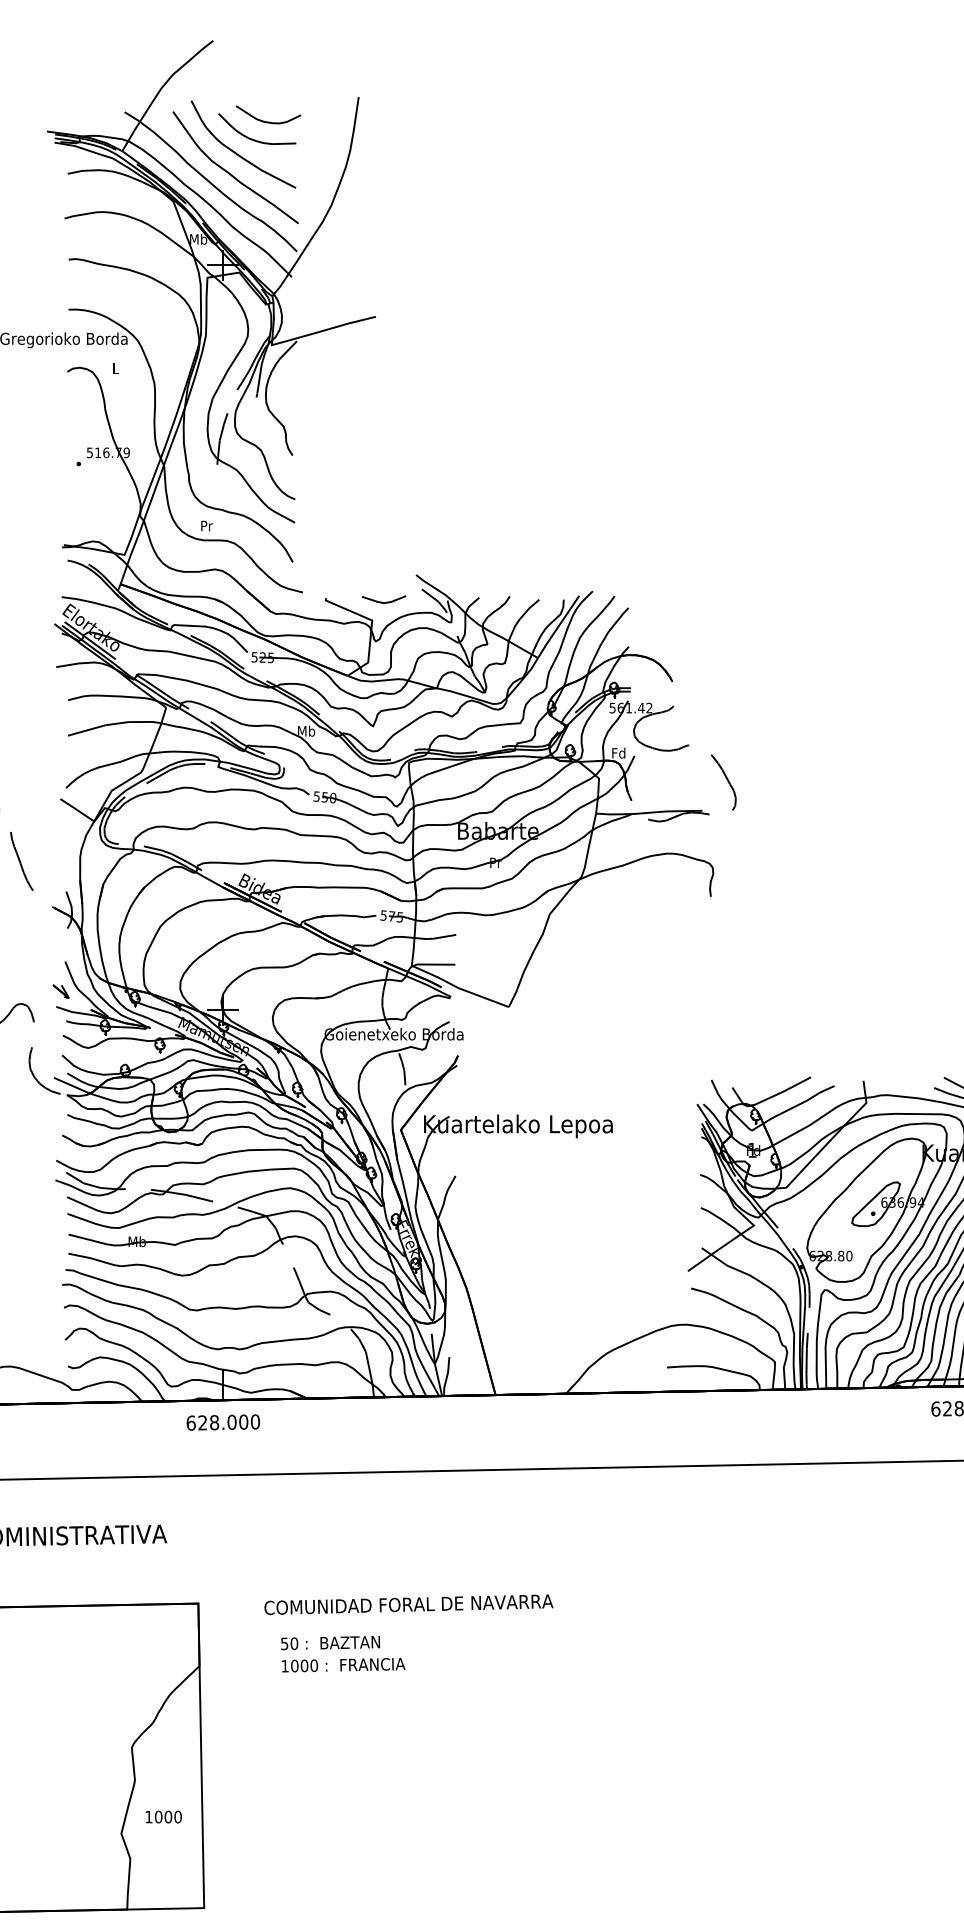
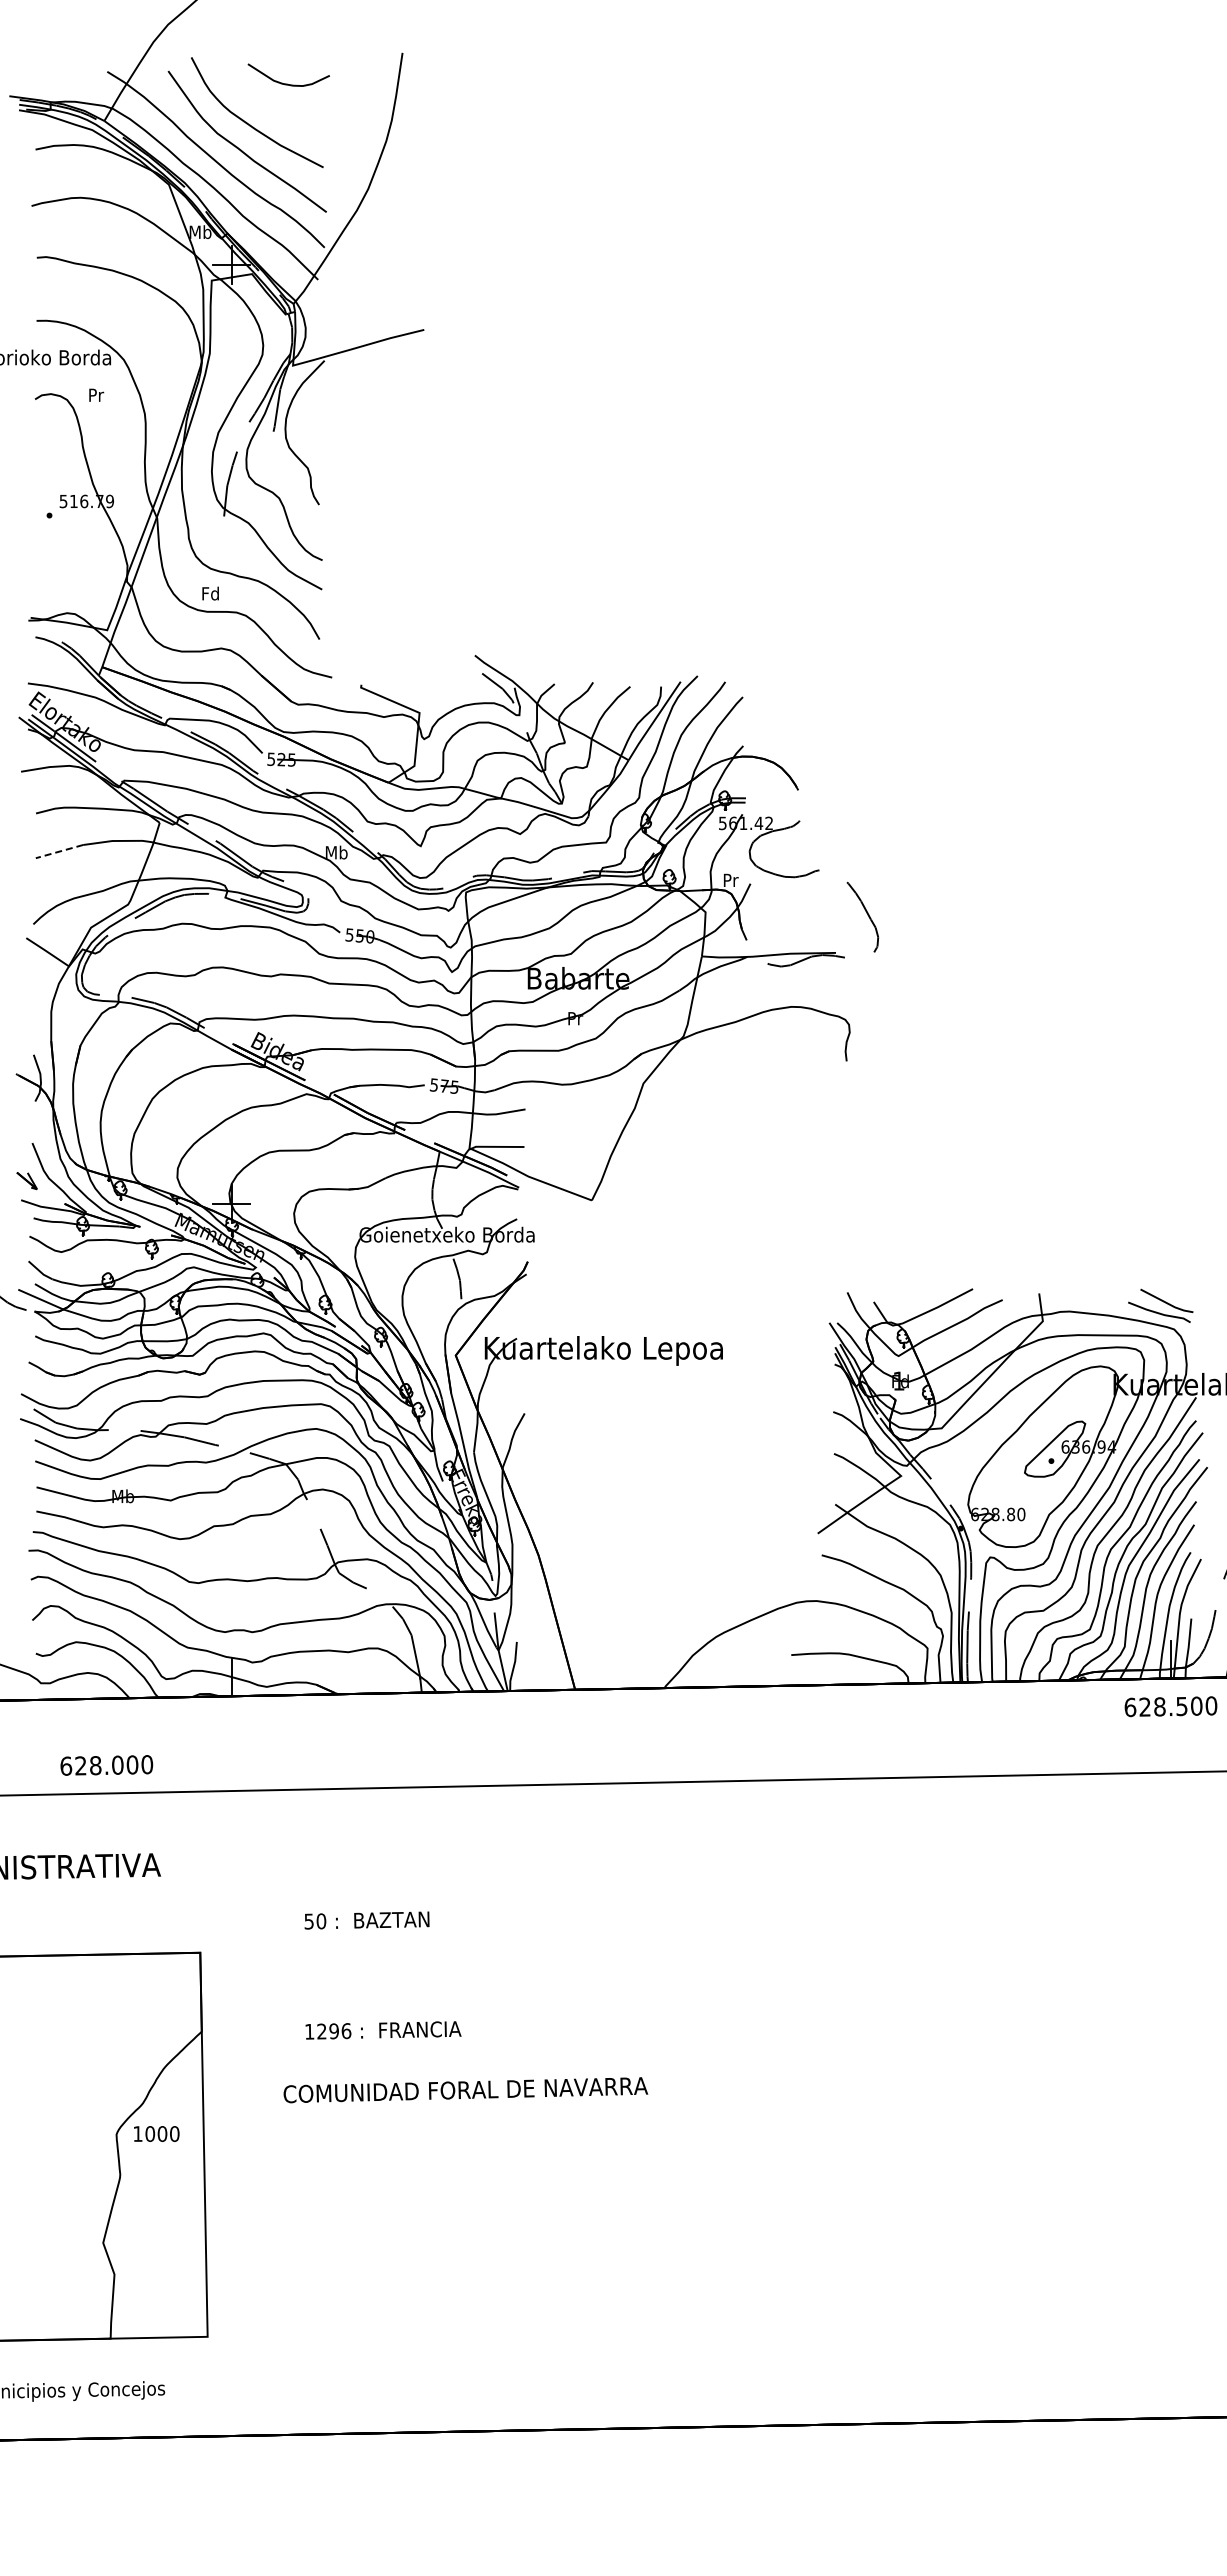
curve: (253, 138) -> (269, 105), removed
text: (116, 368) -> (96, 394), L -> Pr
text: (206, 525) -> (210, 593), Pr -> Fd
line: (382, 601) -> (432, 689), removed
line: (86, 730) -> (59, 851), solid -> dashed
text: (618, 753) -> (730, 880), Fd -> Pr
text: (223, 1422) -> (106, 1765), moved
text: (408, 1604) -> (465, 2090), moved
text: (330, 1643) -> (366, 1920), moved
text: (304, 1666) -> (334, 2031), 1000 -> 1296
text: (163, 1816) -> (156, 2133), moved

